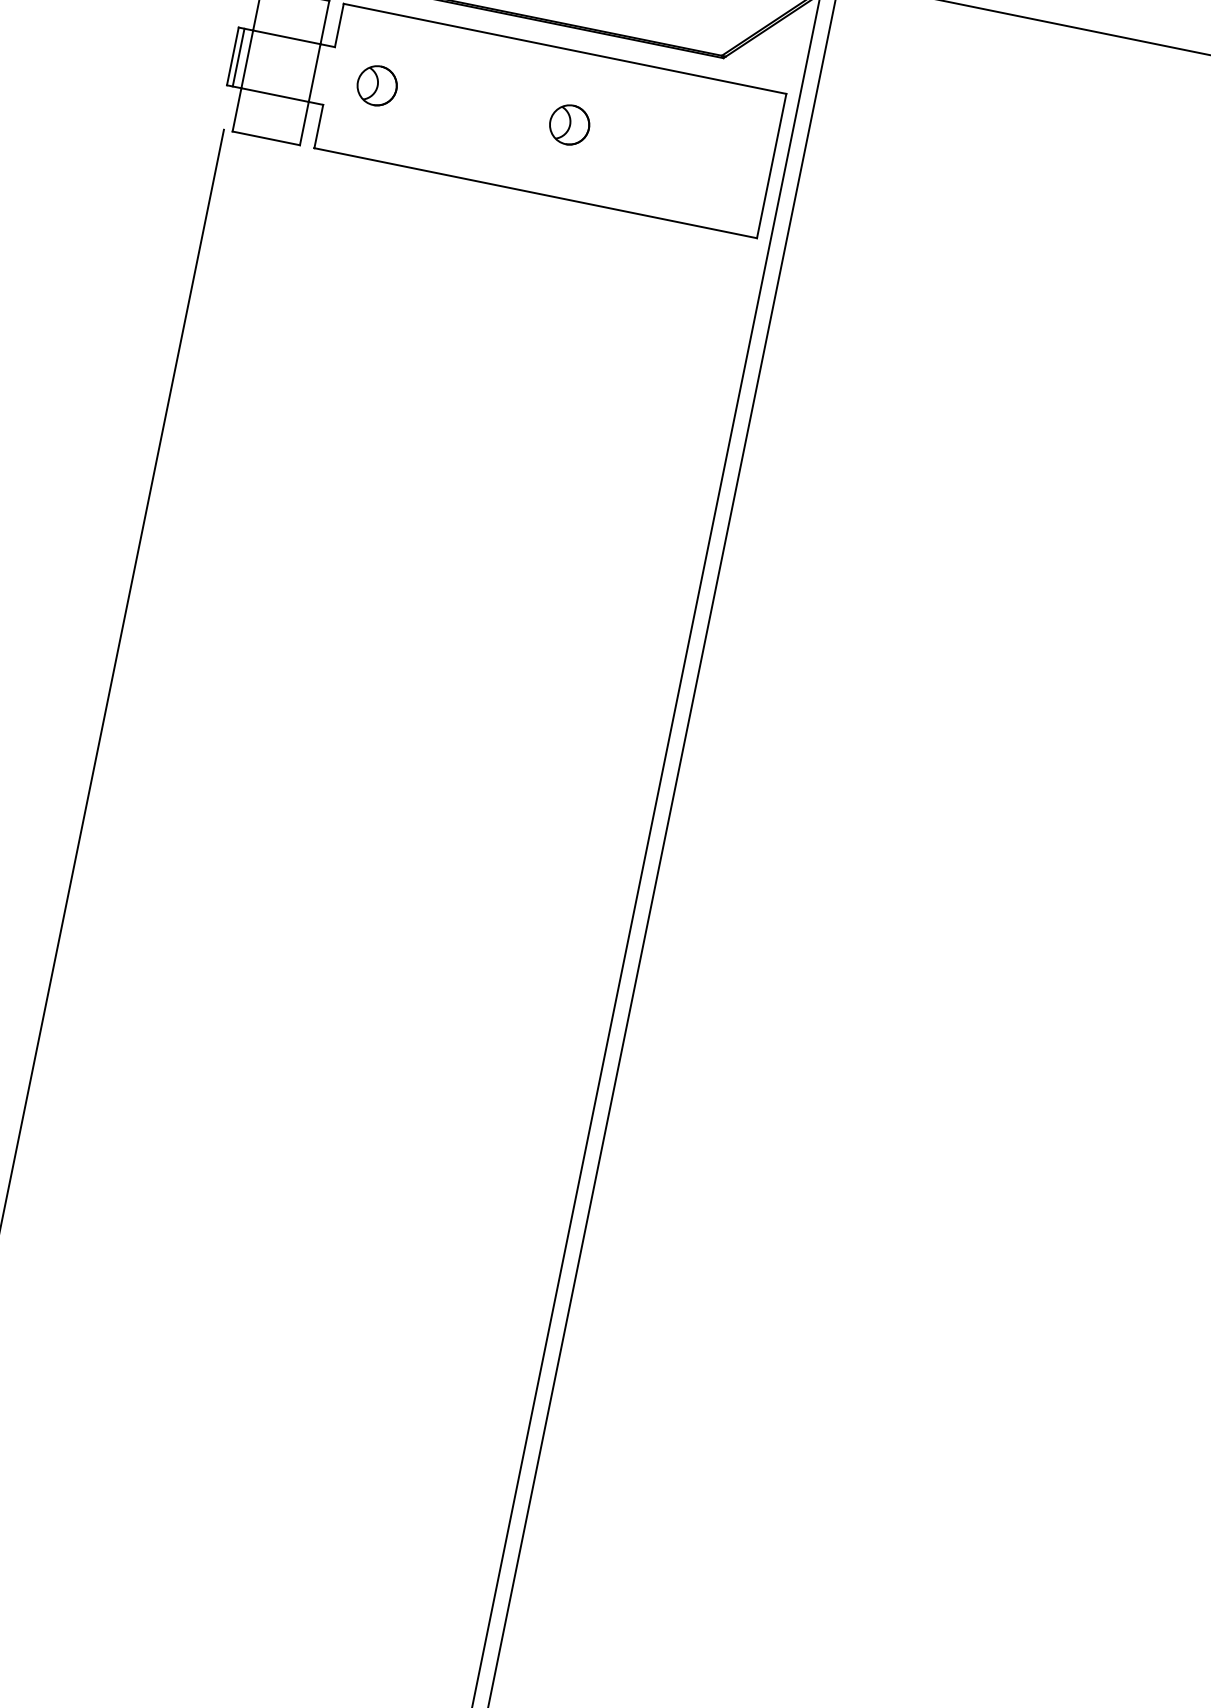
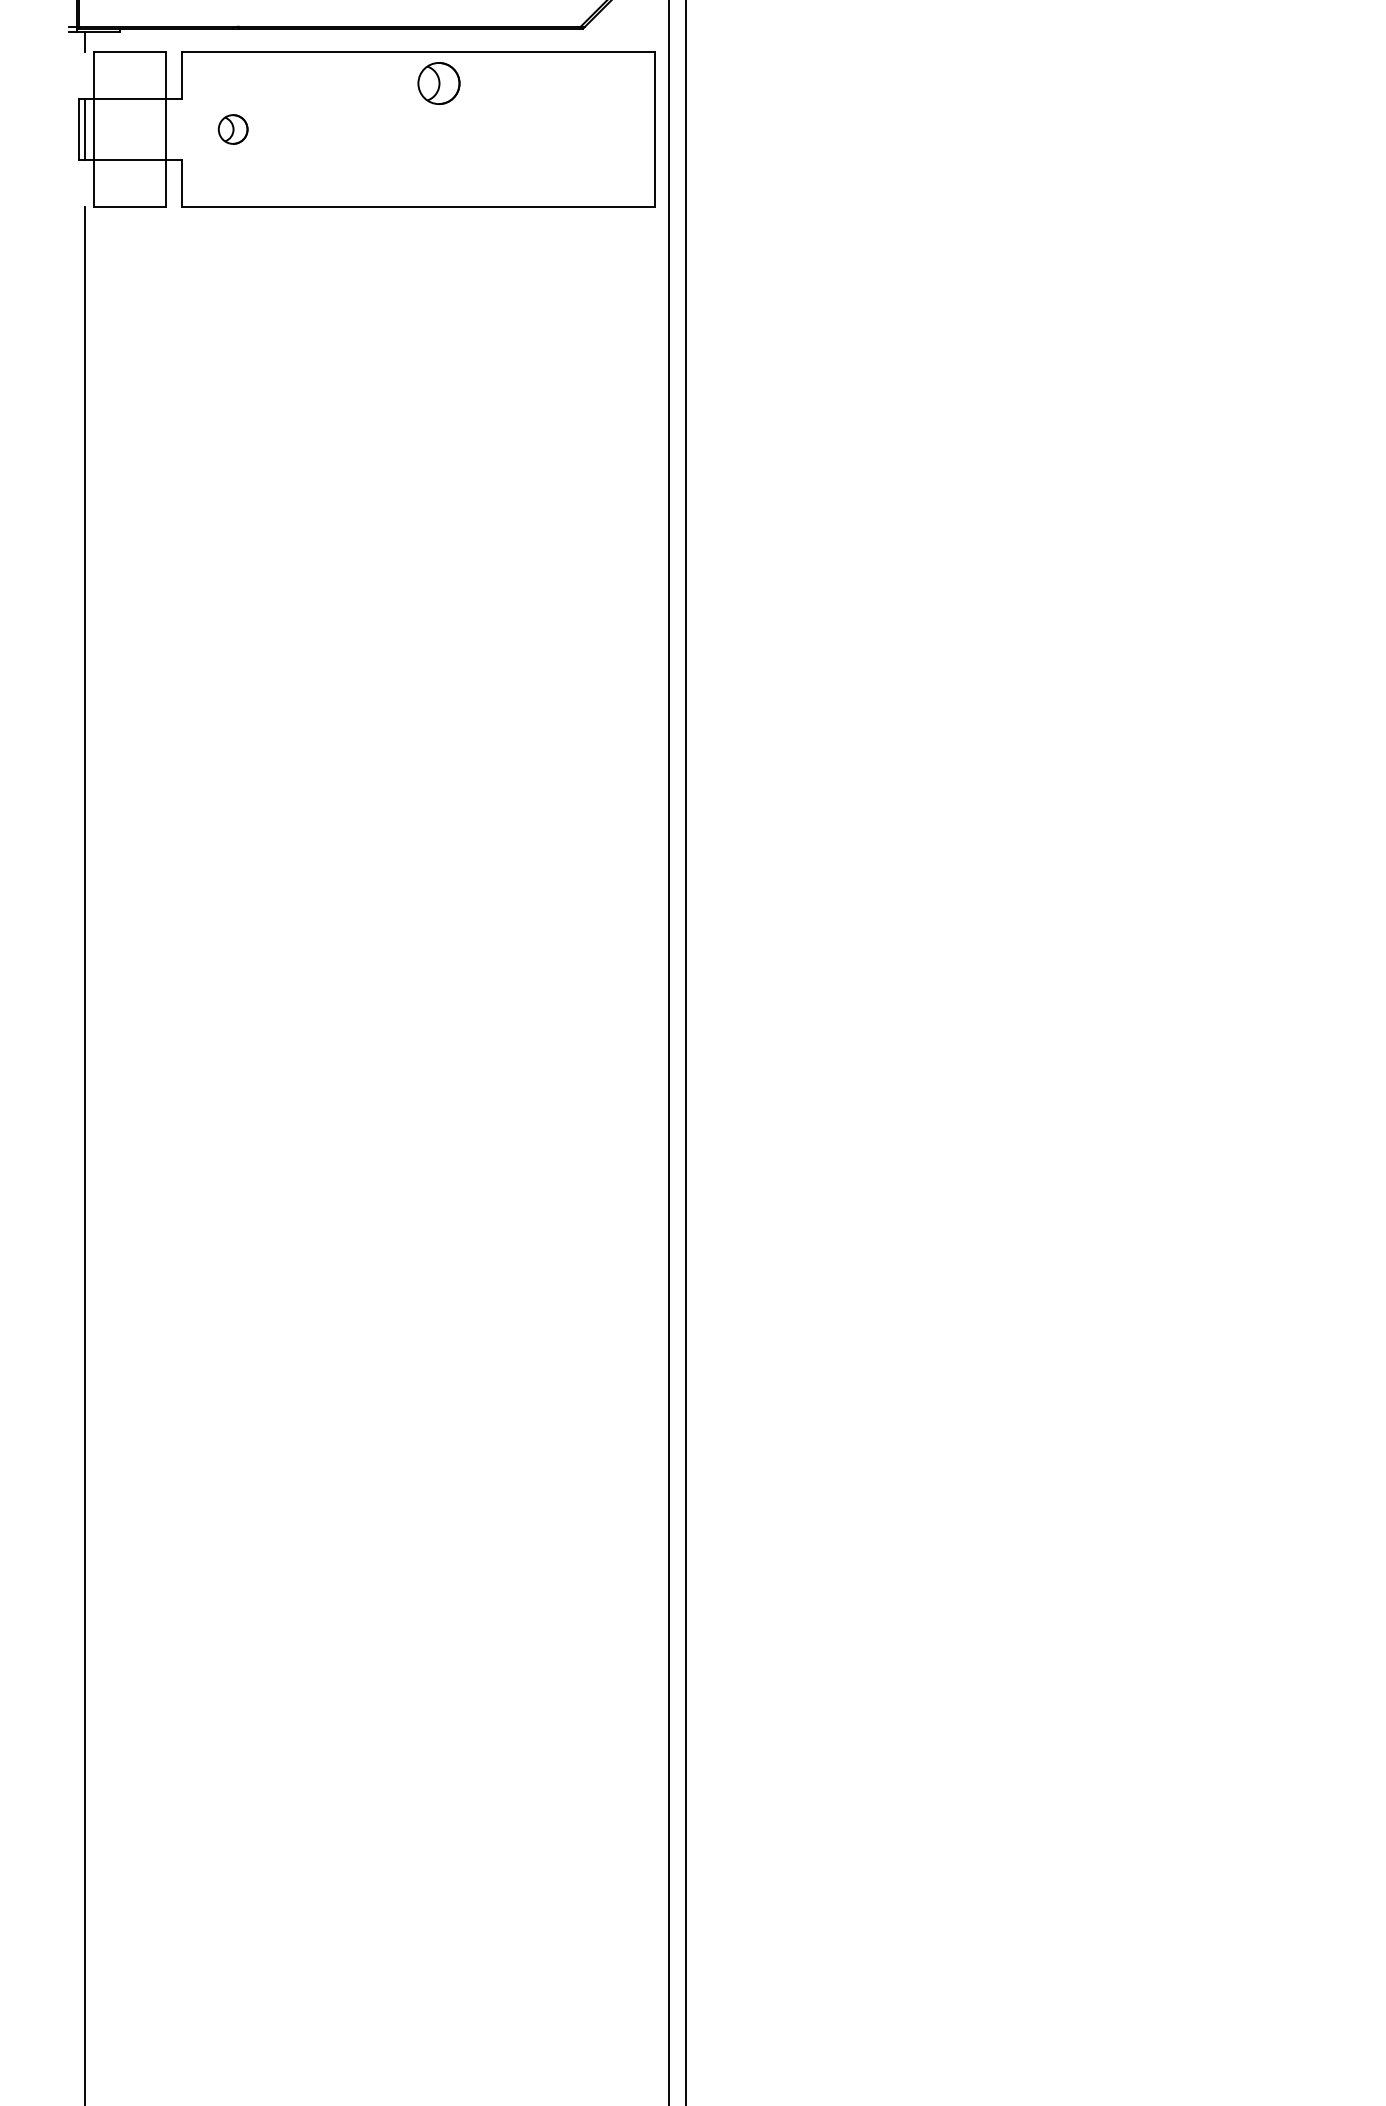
part: (376, 85) -> (232, 129), size x0.7
part: (569, 124) -> (438, 83), moved

